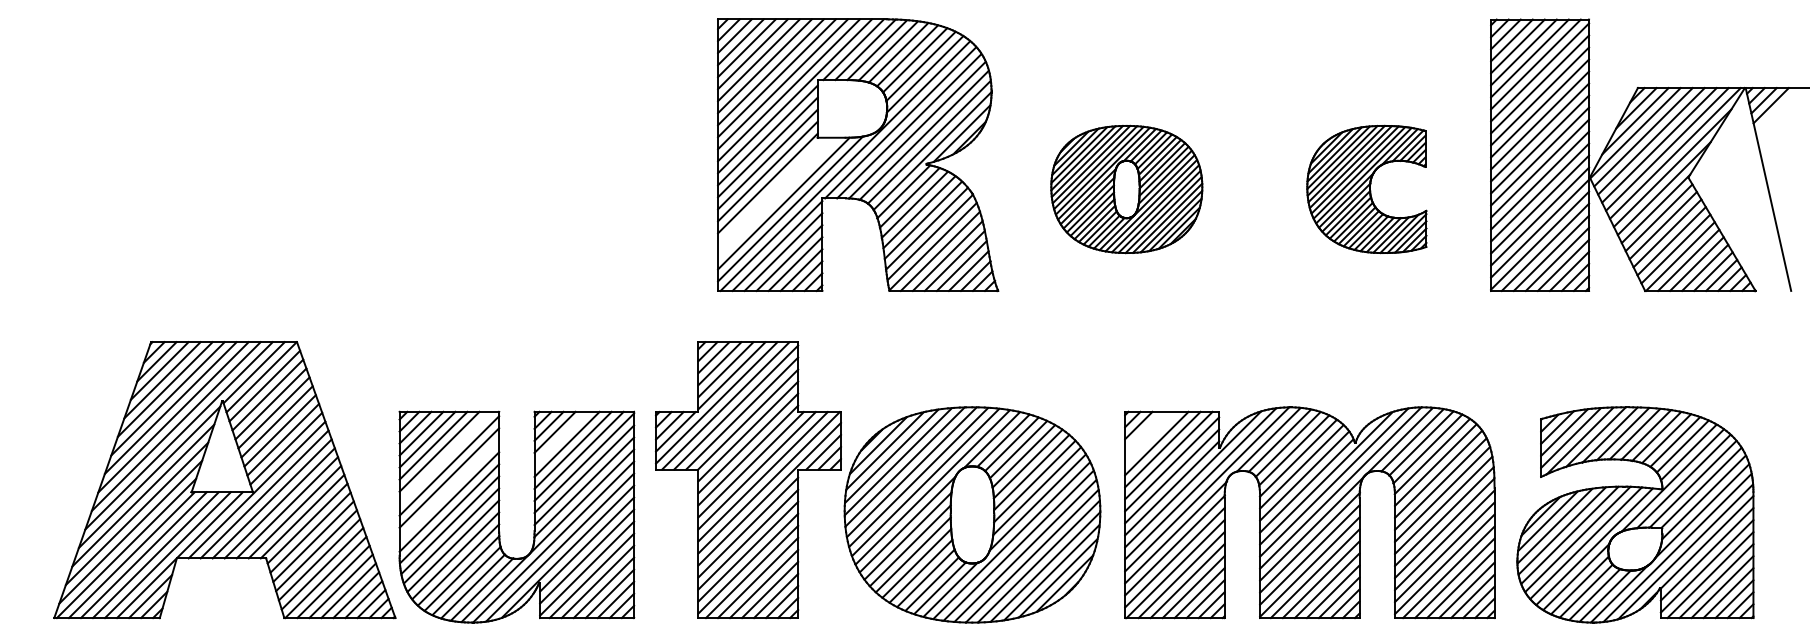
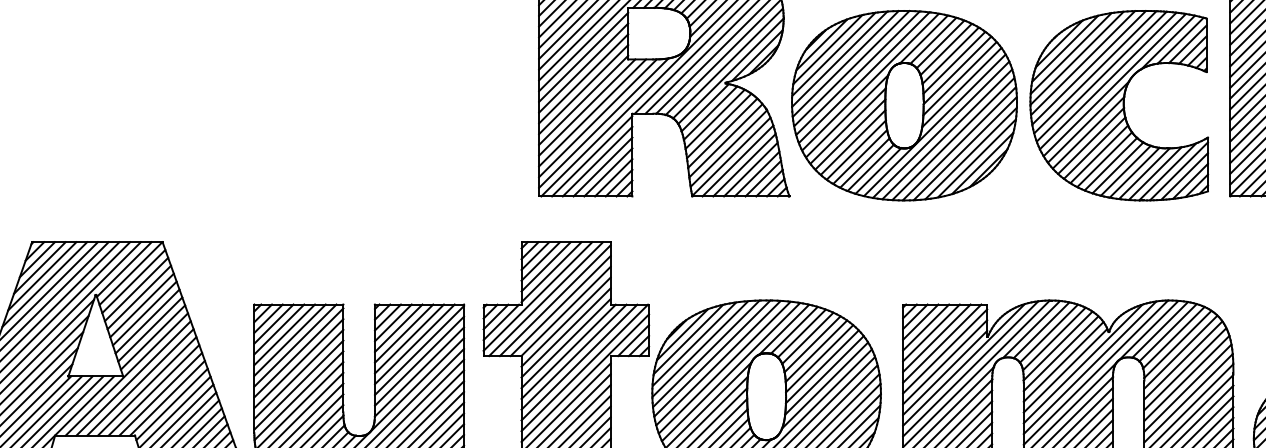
part: (1126, 189) -> (904, 105), size x1.67
part: (1366, 189) -> (1118, 105), size x1.67
line: (771, 191) -> (586, 107), added
line: (777, 197) -> (592, 112), added
line: (1144, 431) -> (920, 322), added
line: (560, 437) -> (398, 327), added
line: (1150, 437) -> (925, 327), added
line: (445, 457) -> (295, 345), added
line: (449, 489) -> (298, 373), added

